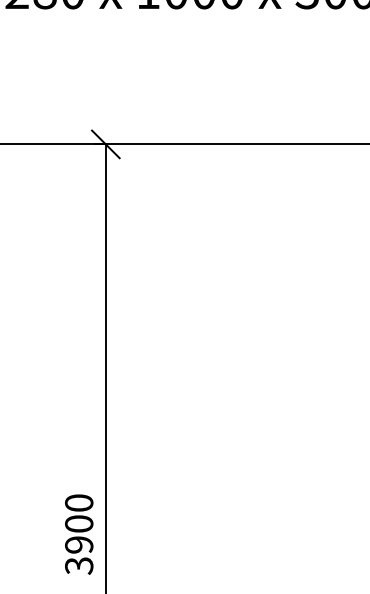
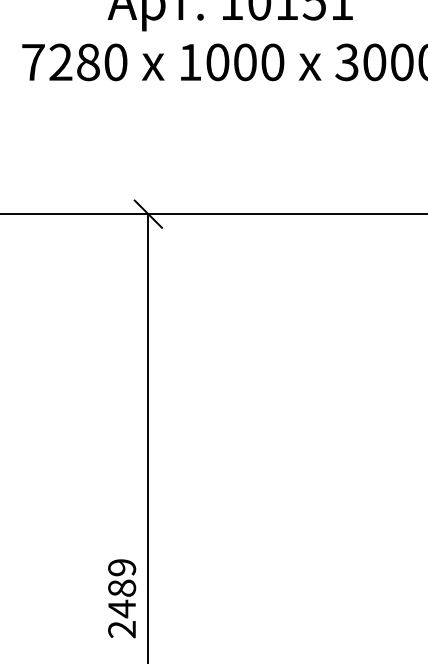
text: (79, 534) -> (122, 598), 3900 -> 2489

